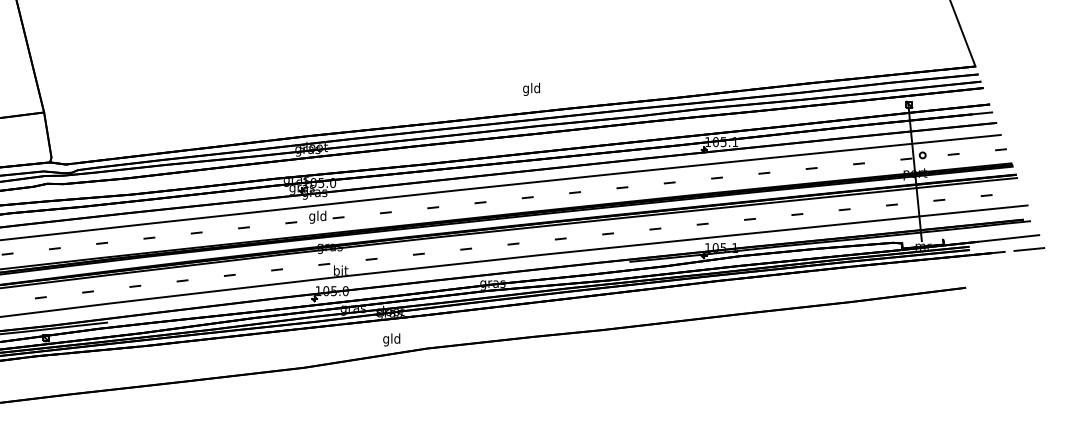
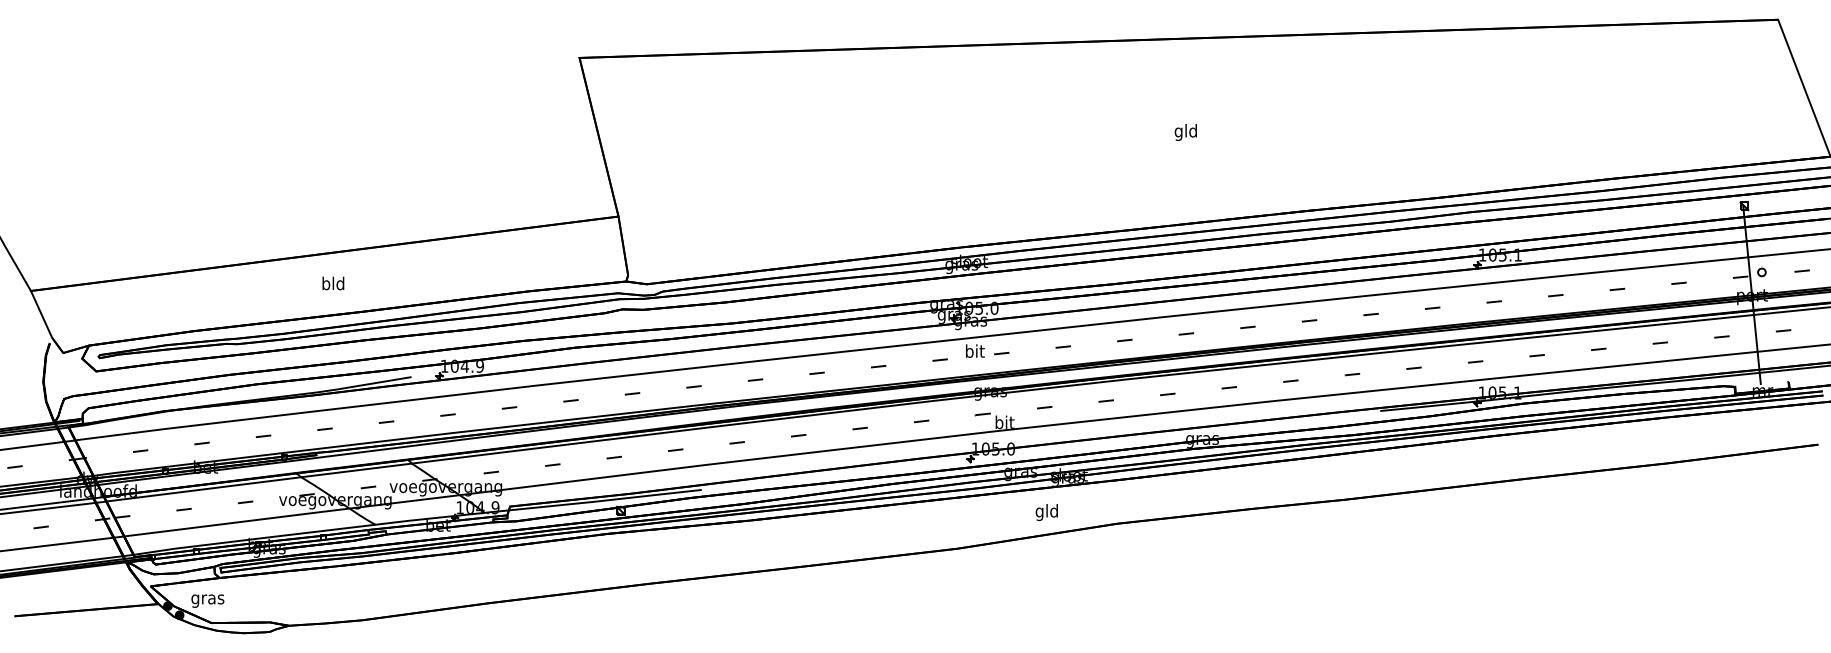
text: (531, 89) -> (1185, 132), moved
text: (317, 216) -> (974, 352), gld -> bit
text: (391, 339) -> (1046, 512), moved

